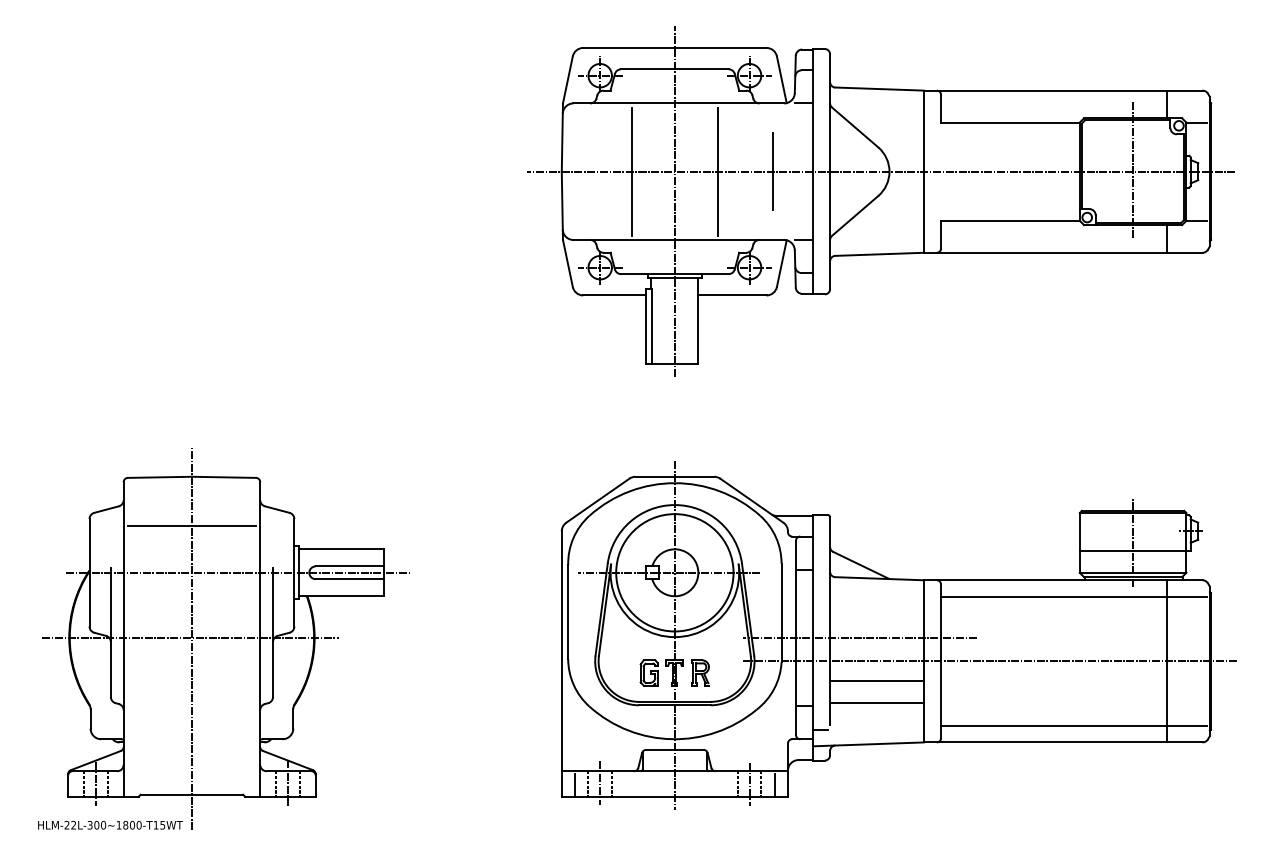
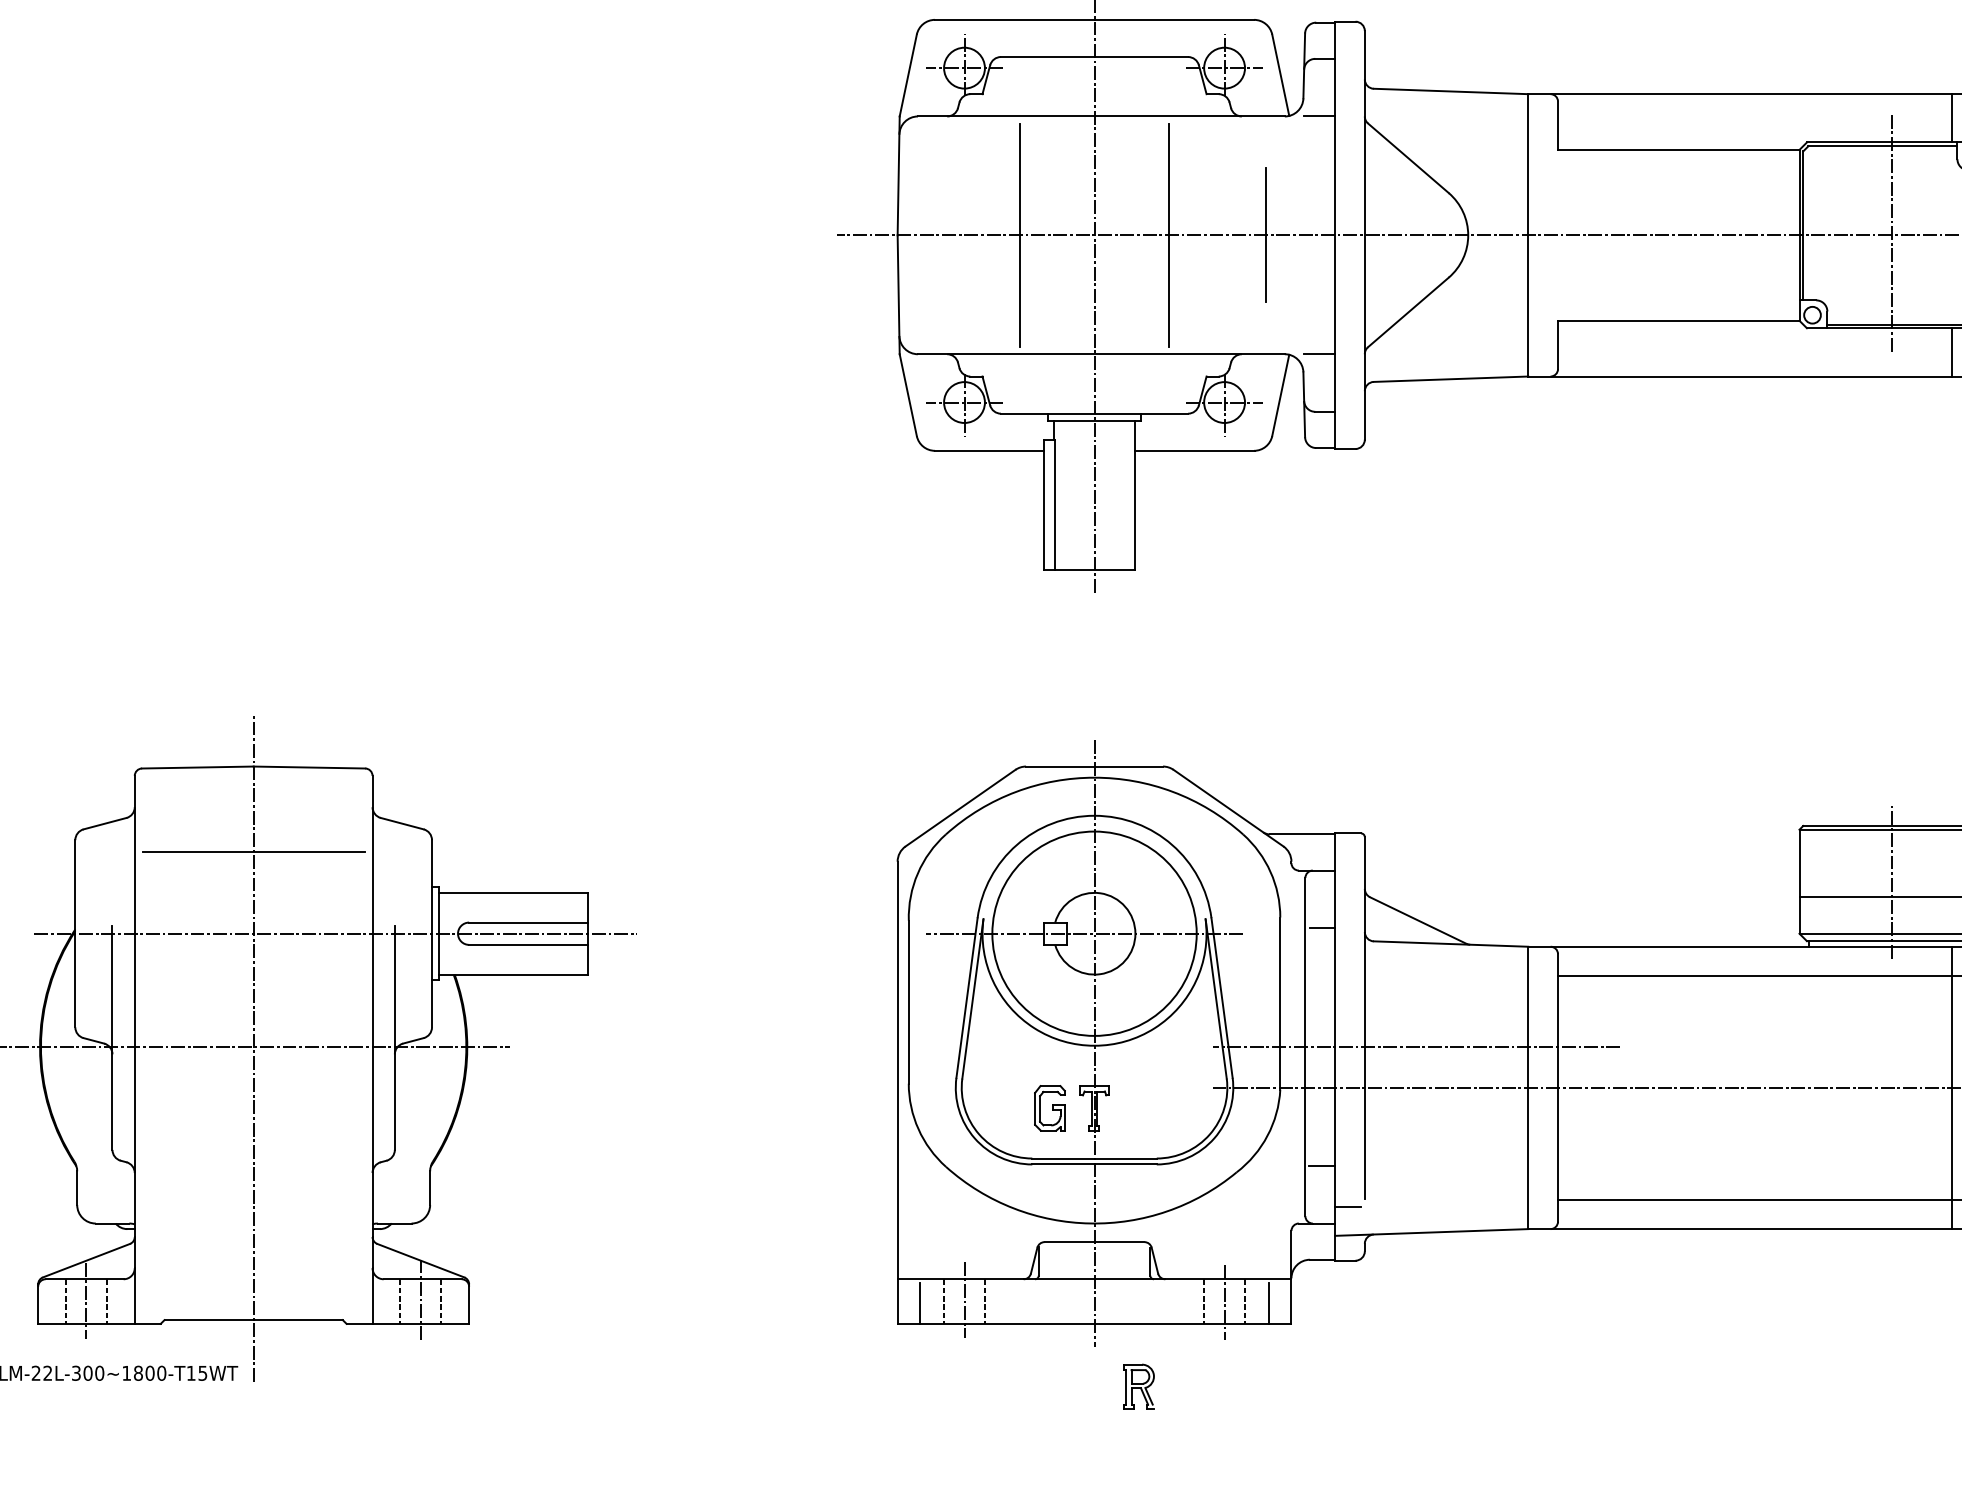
part: (700, 672) -> (1139, 1385), moved
line: (876, 681) -> (1445, 1123), removed
line: (876, 703) -> (1445, 1161), removed

